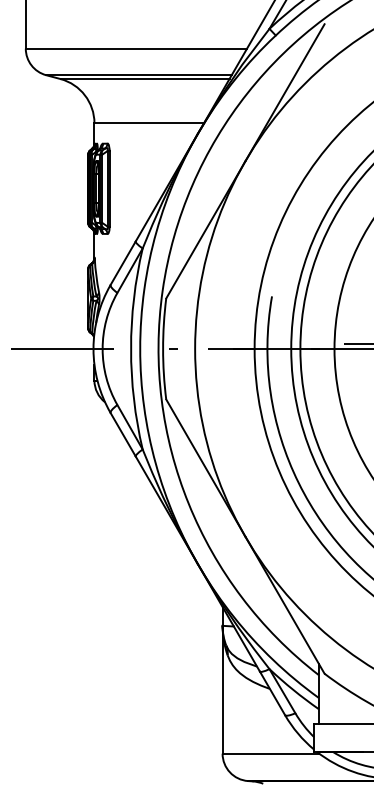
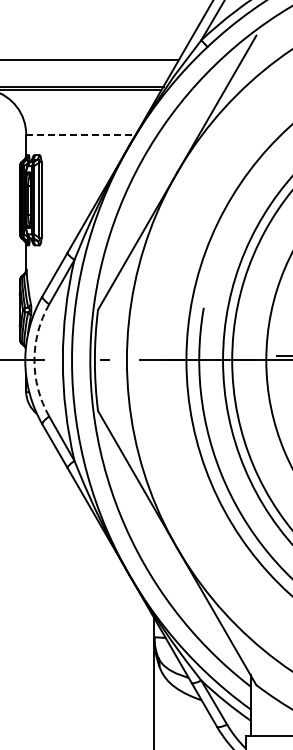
line: (149, 123) -> (81, 134), solid -> dashed
arc: (102, 348) -> (34, 359), solid -> dashed

